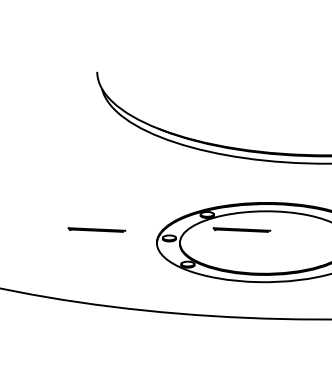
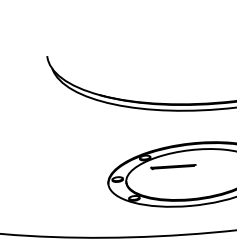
line: (96, 229) -> (60, 178), removed

